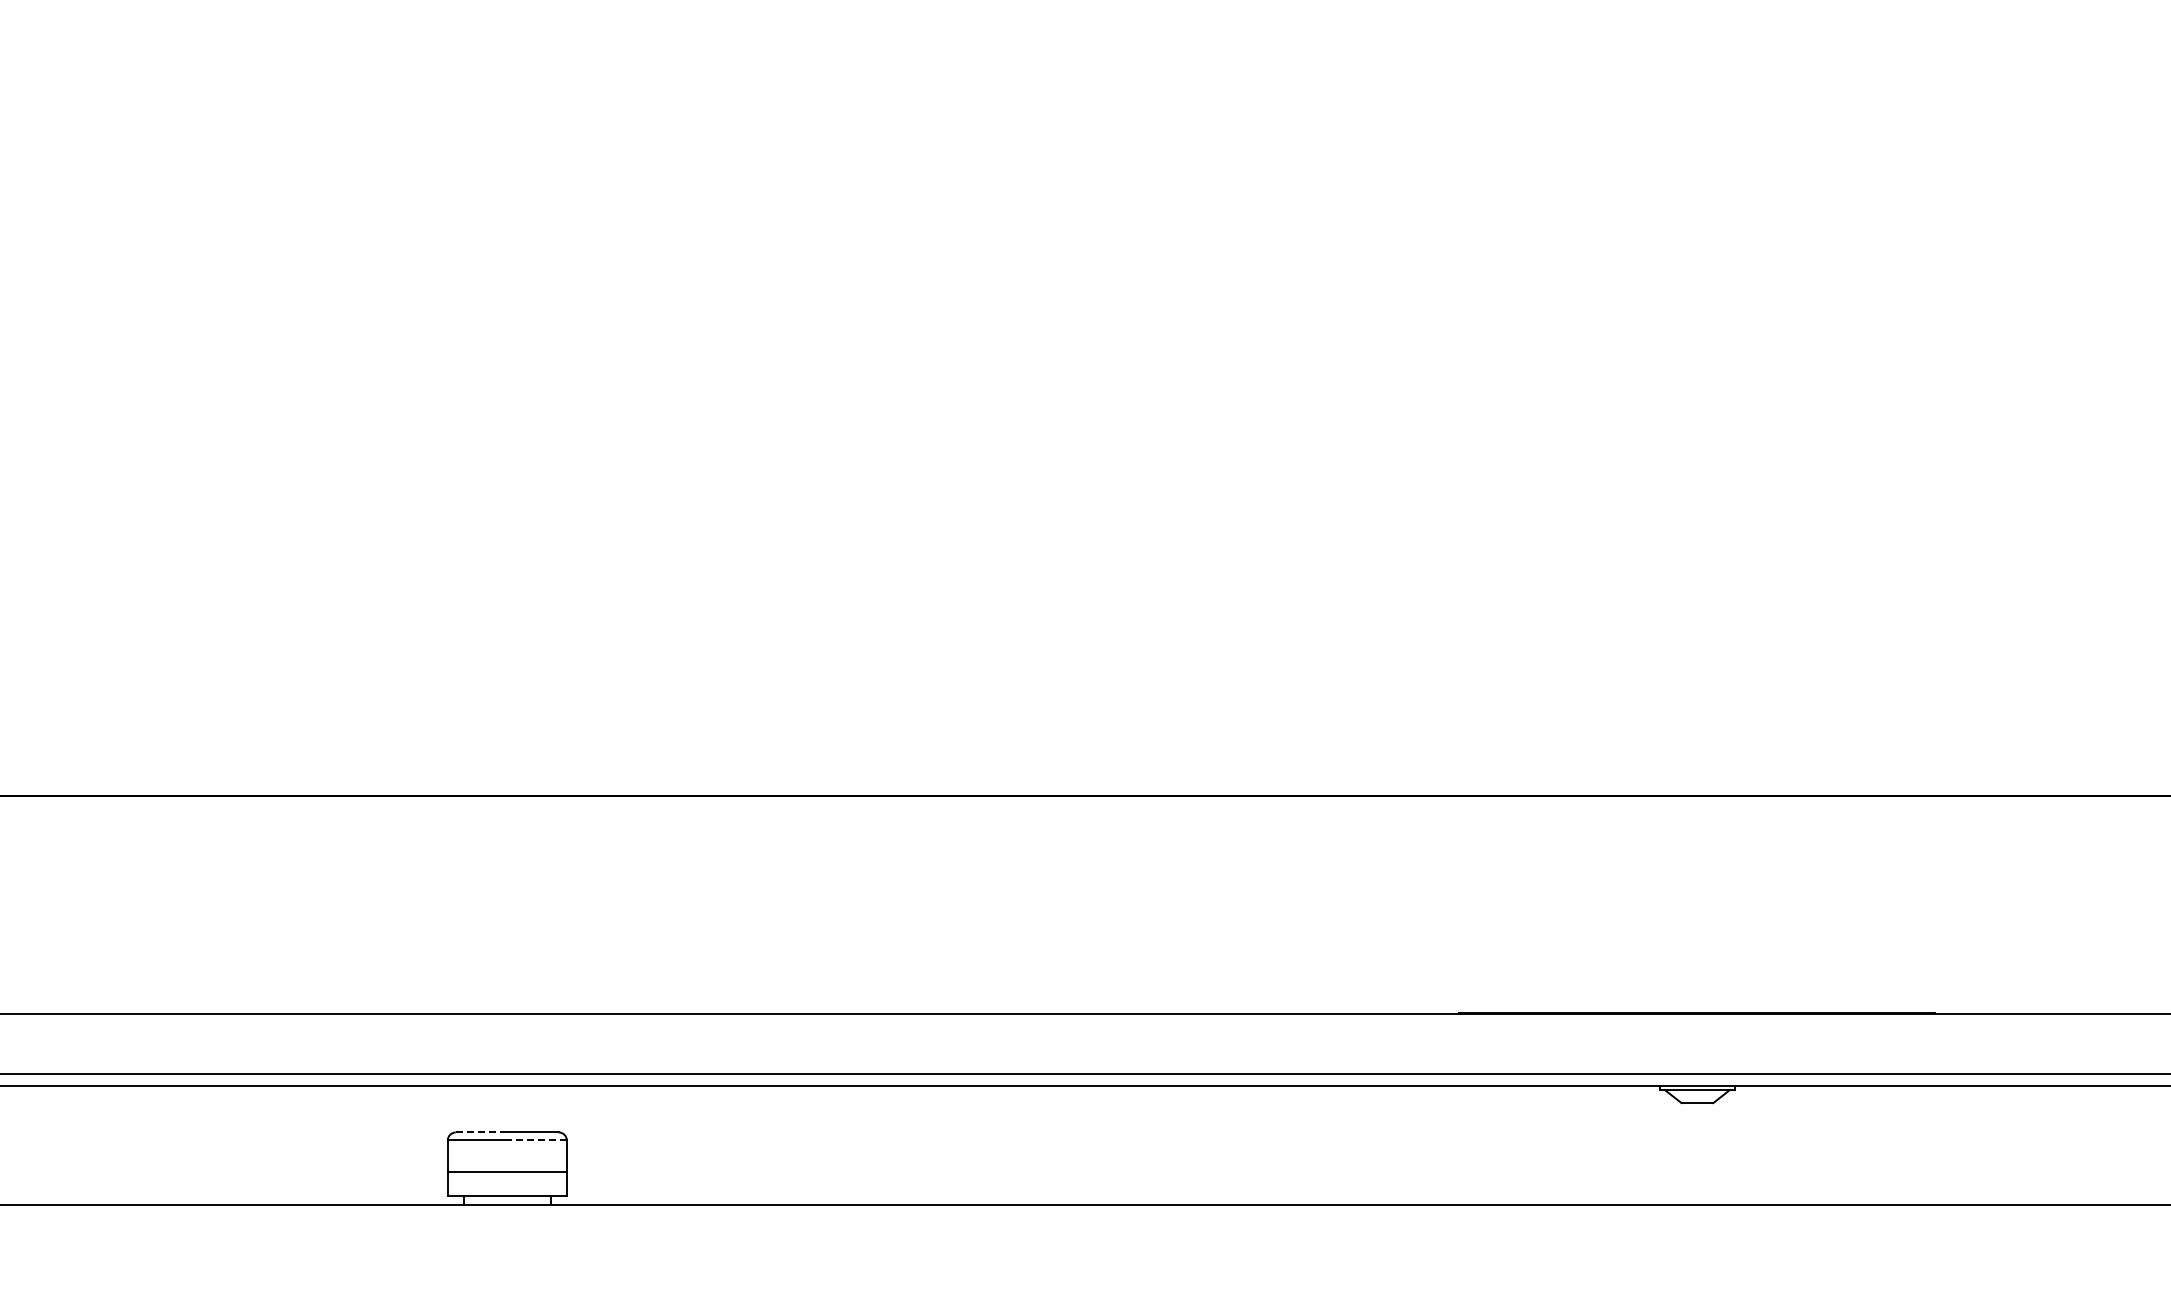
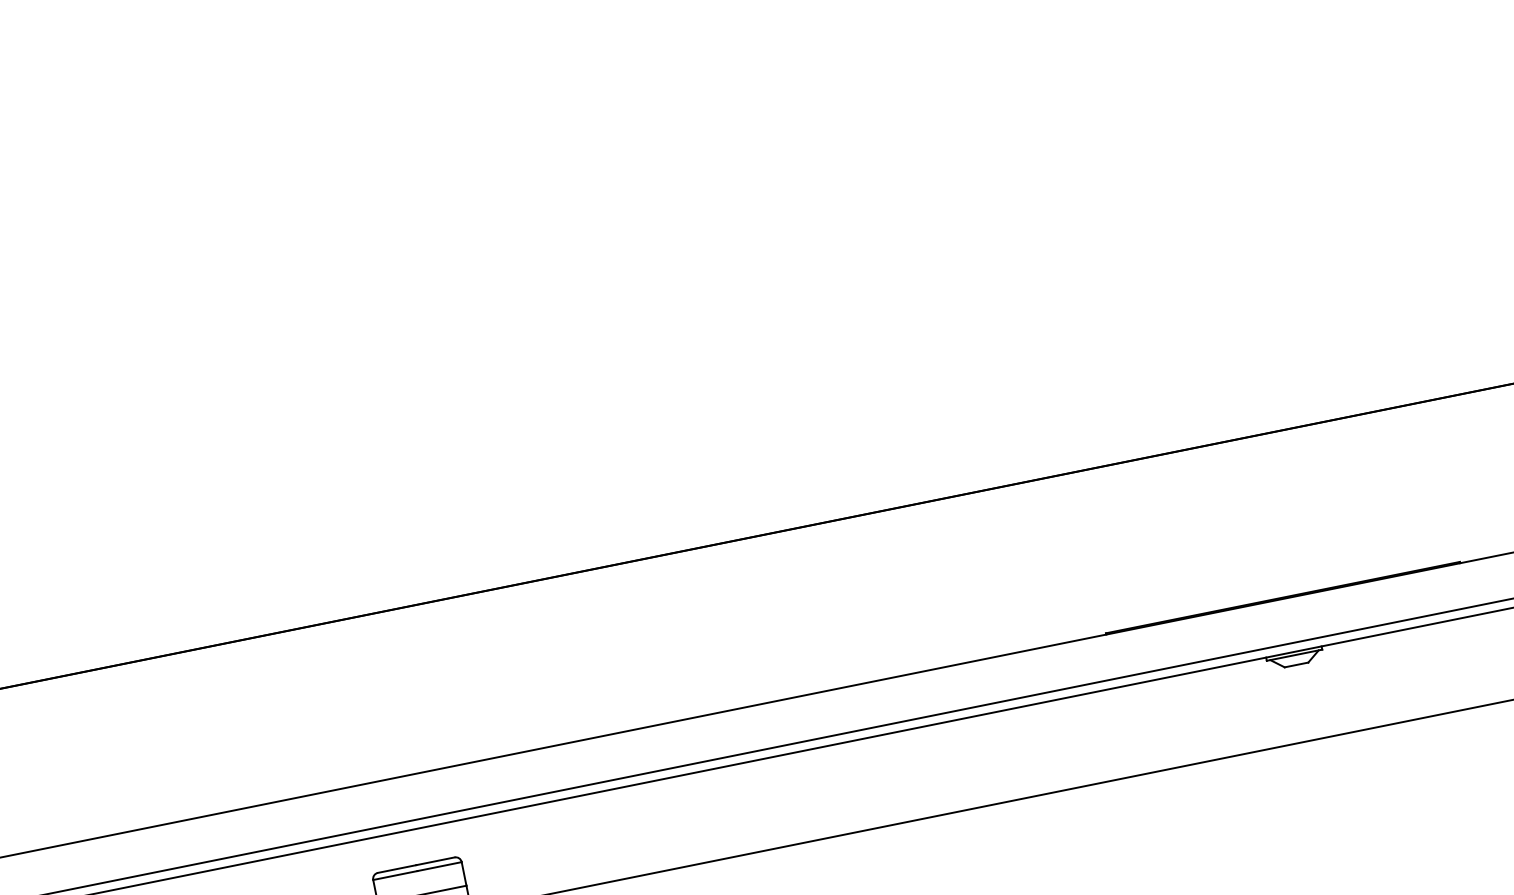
line: (481, 1132) -> (397, 869), dashed -> solid
line: (537, 1140) -> (439, 866), dashed -> solid

